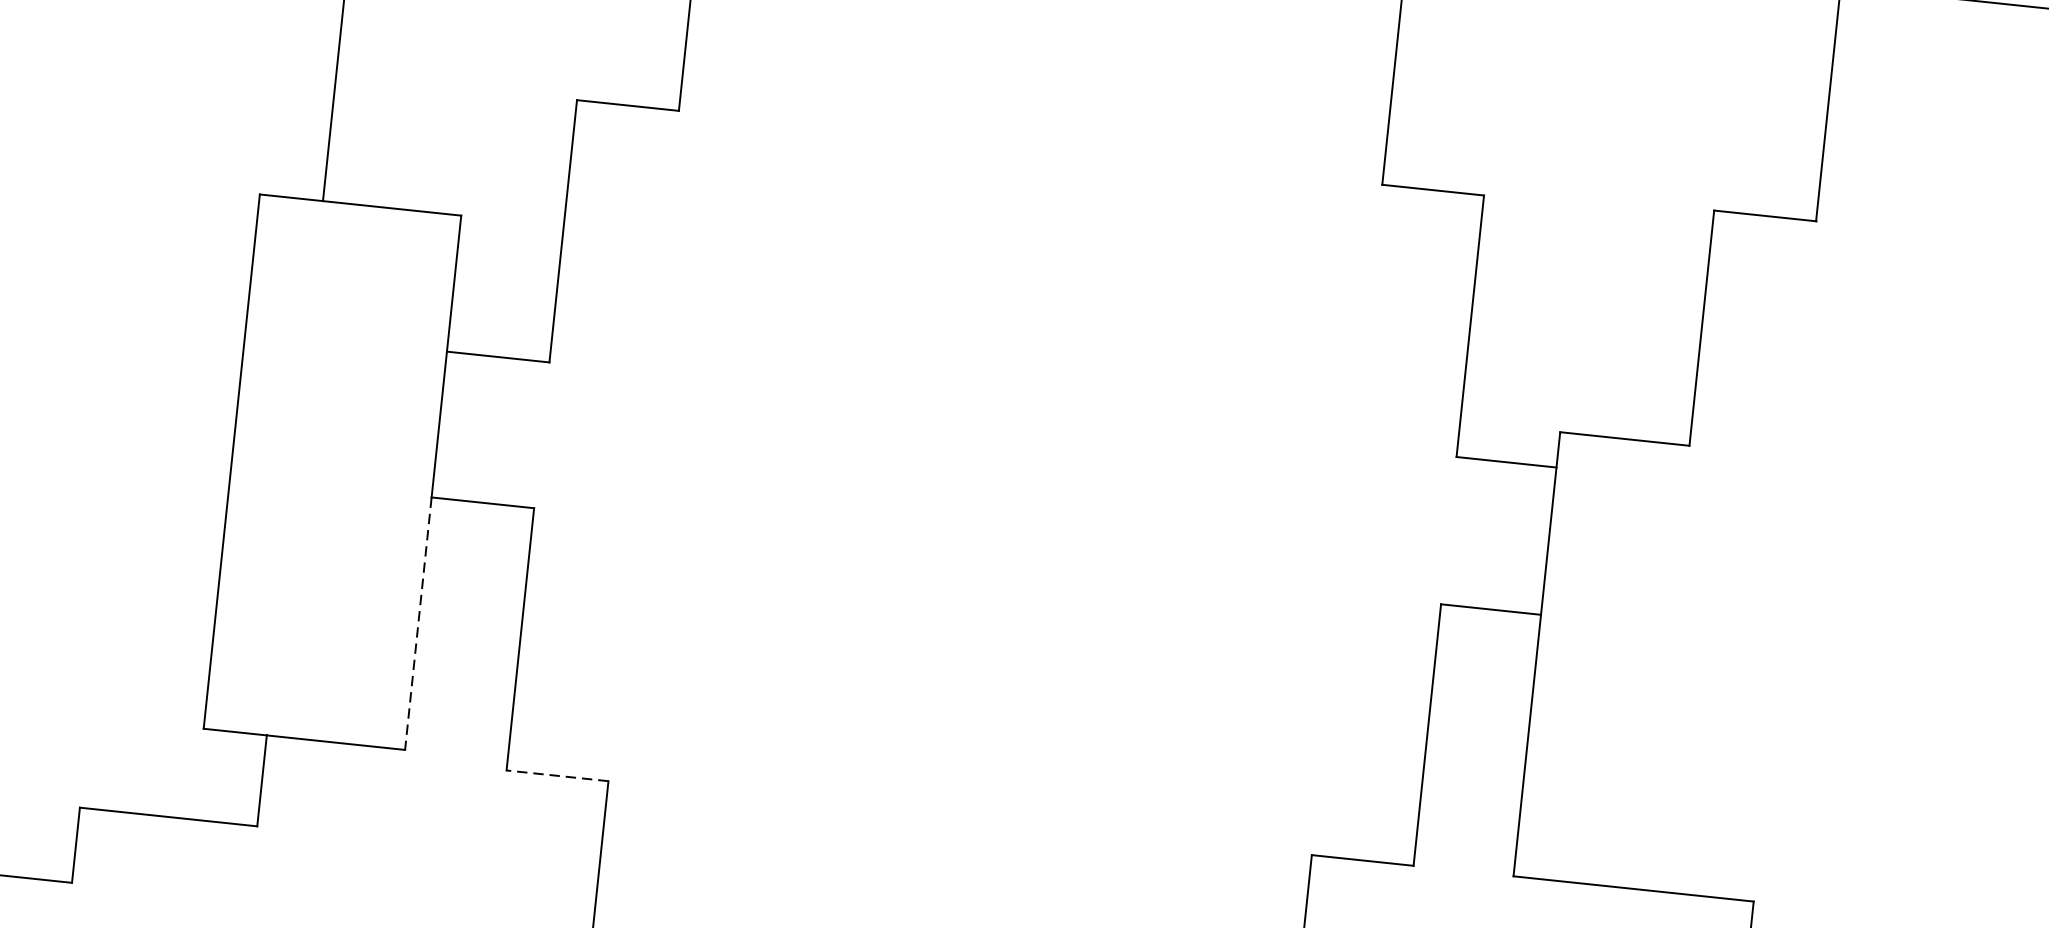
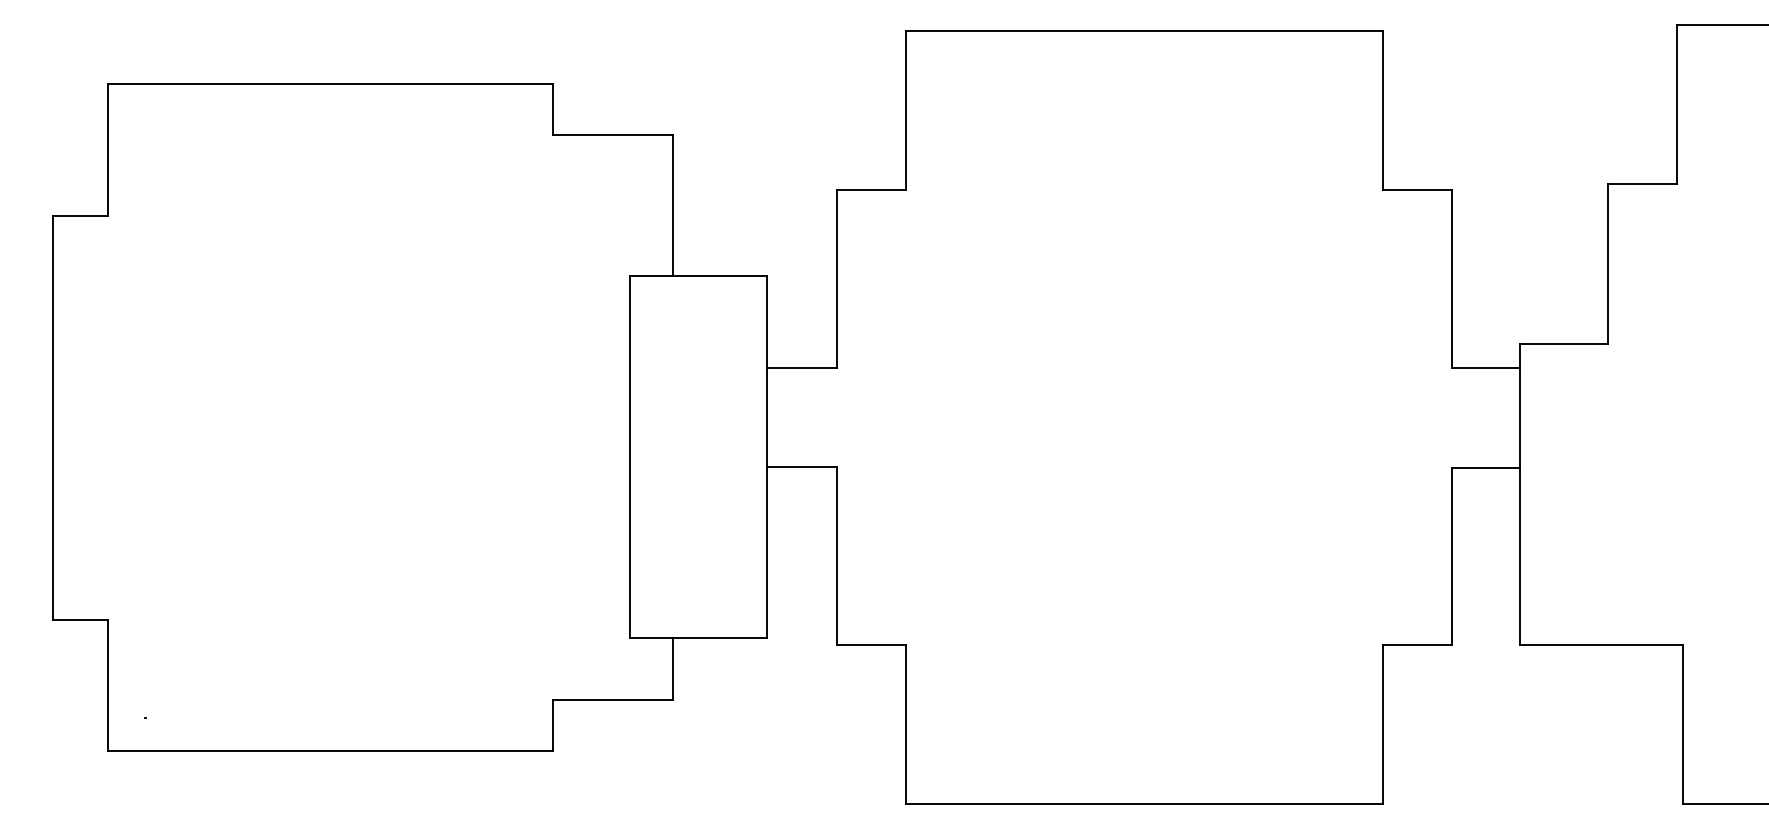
line: (417, 623) -> (766, 552), dashed -> solid
line: (558, 776) -> (871, 645), dashed -> solid

